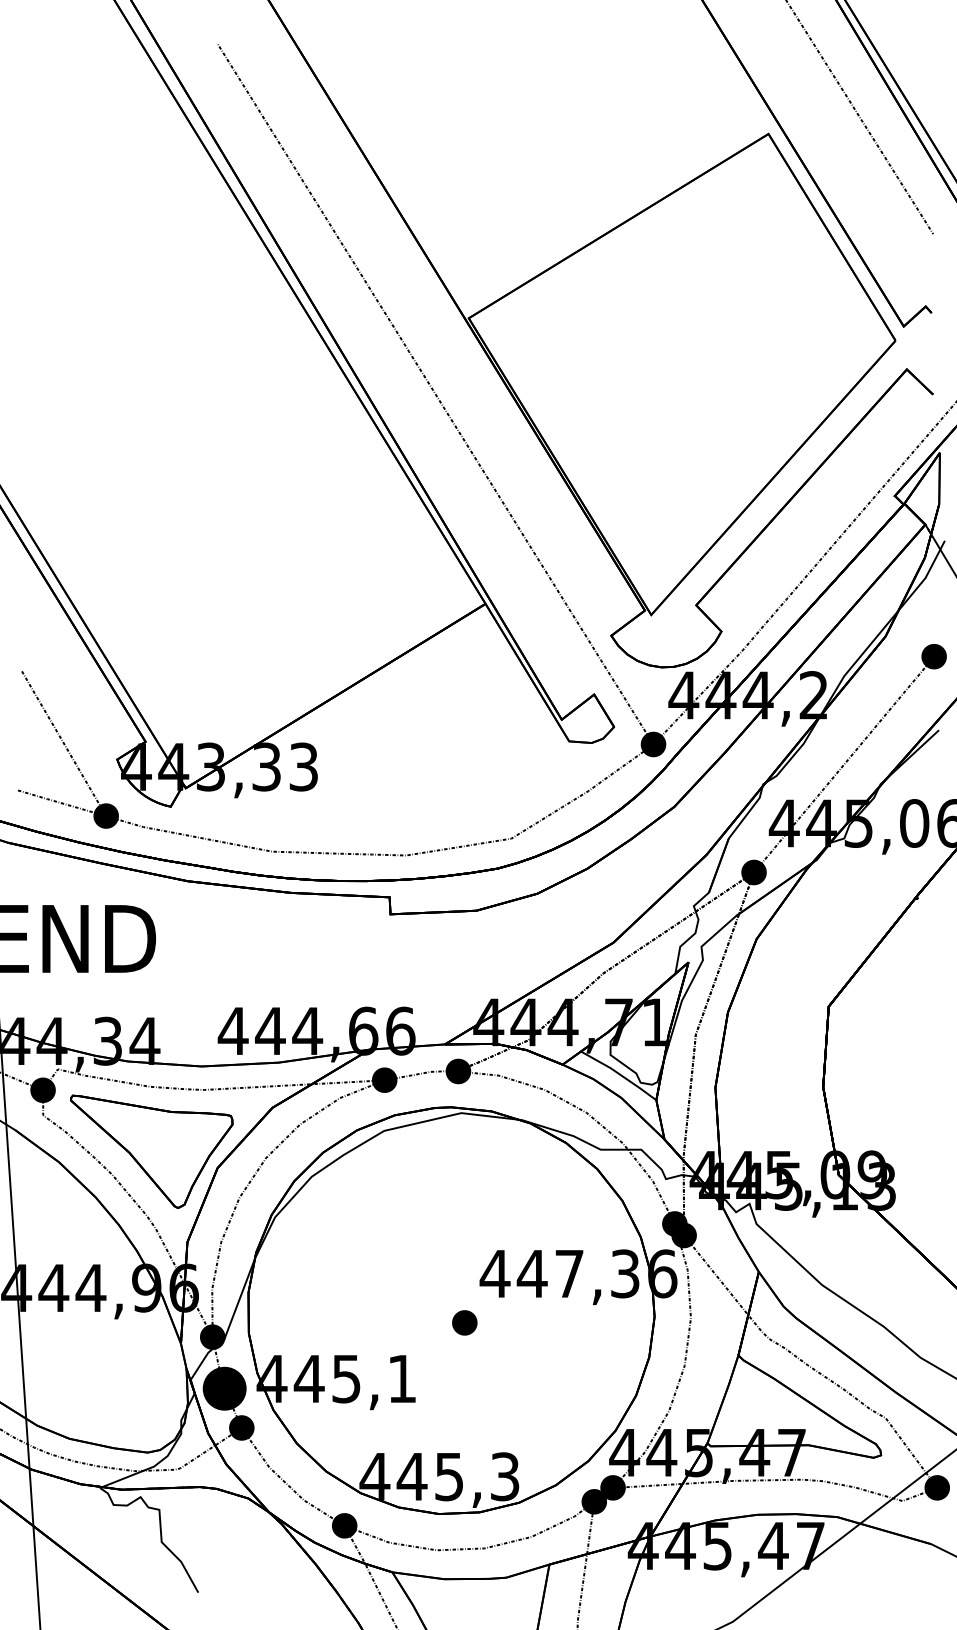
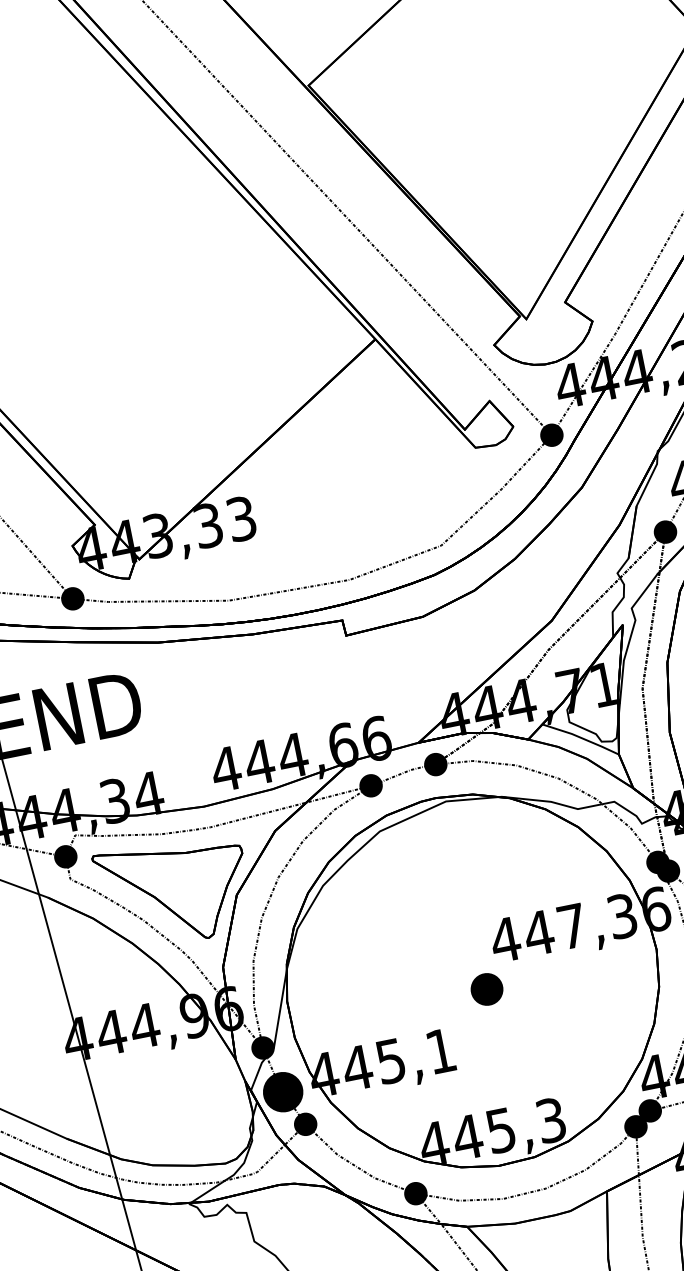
part: (464, 1322) -> (486, 989), size x1.4

